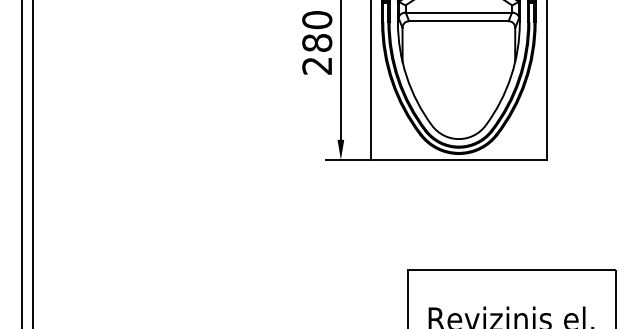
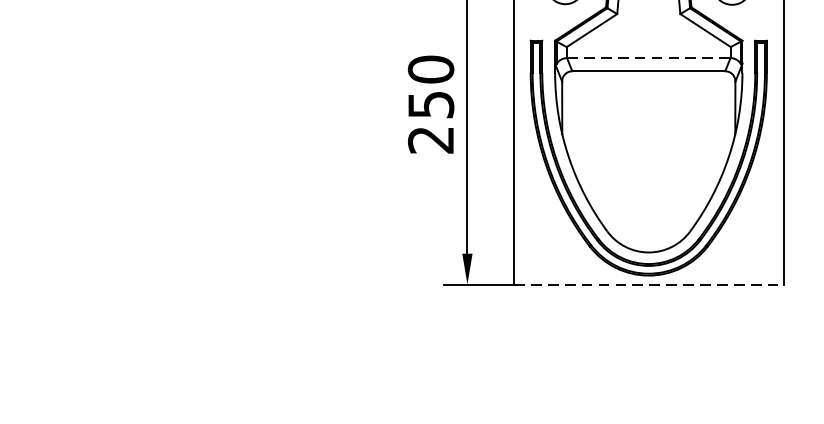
line: (459, 12) -> (649, 57), solid -> dashed
text: (317, 42) -> (431, 104), 280 -> 250
line: (458, 159) -> (648, 283), solid -> dashed

